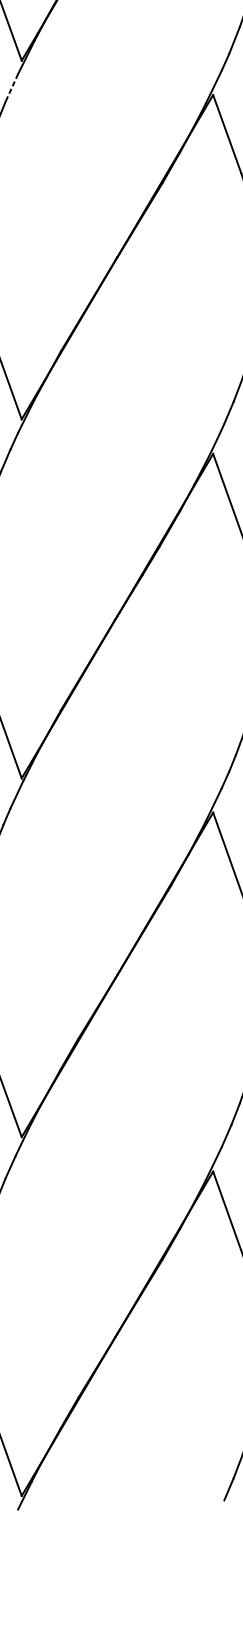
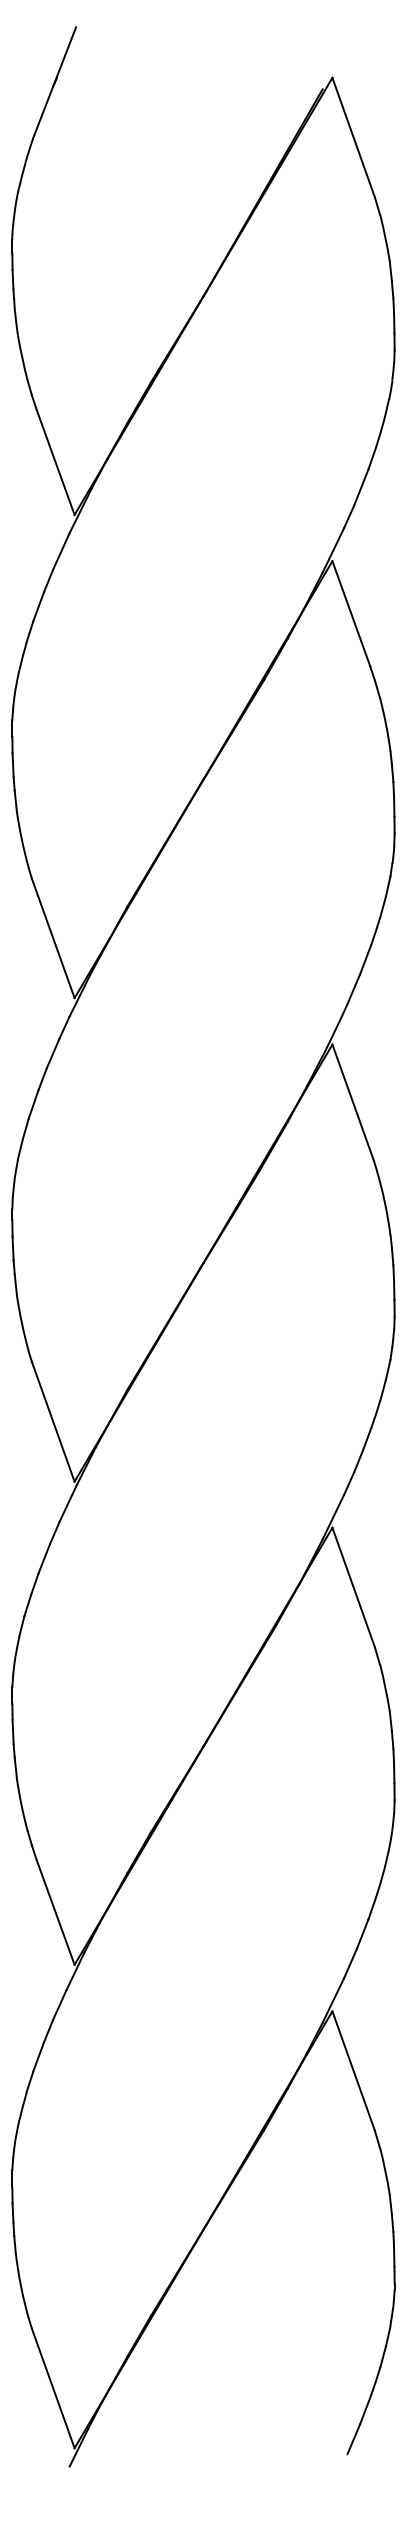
line: (12, 88) -> (61, 552), dashed -> solid

